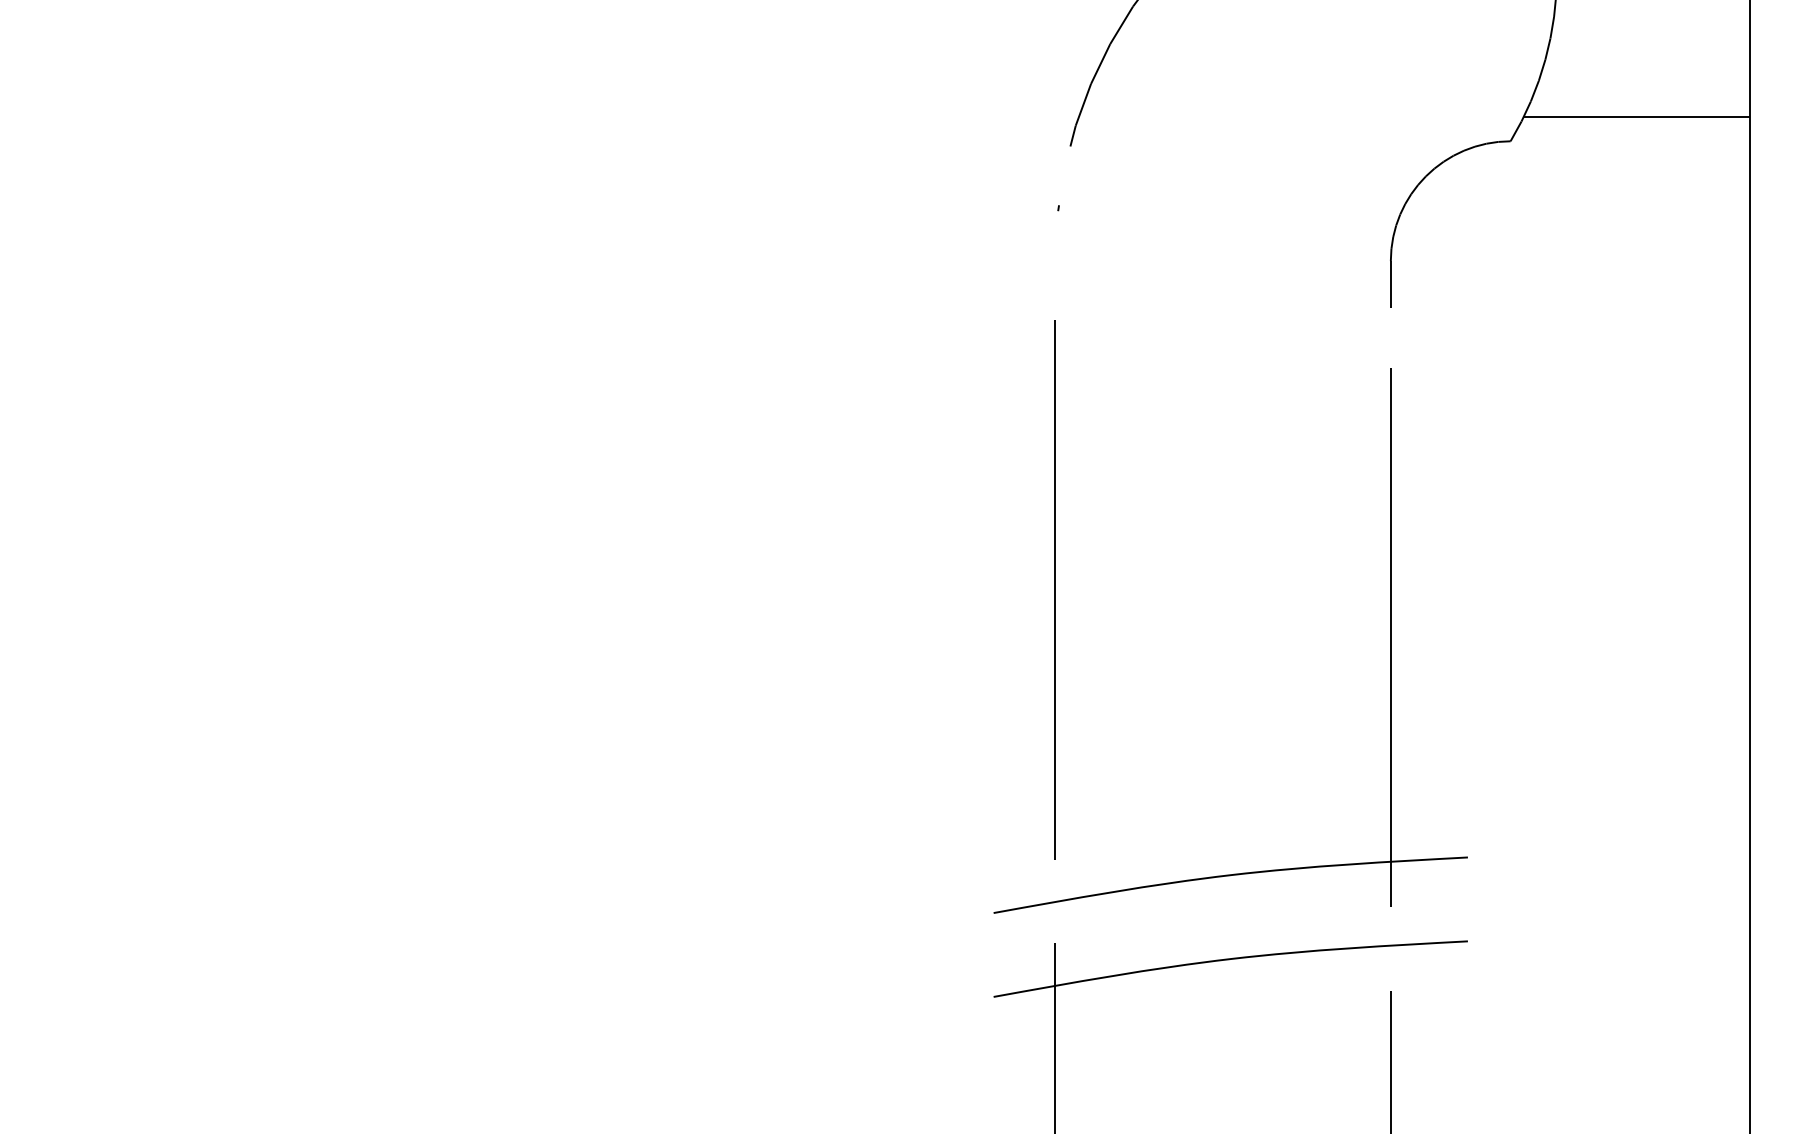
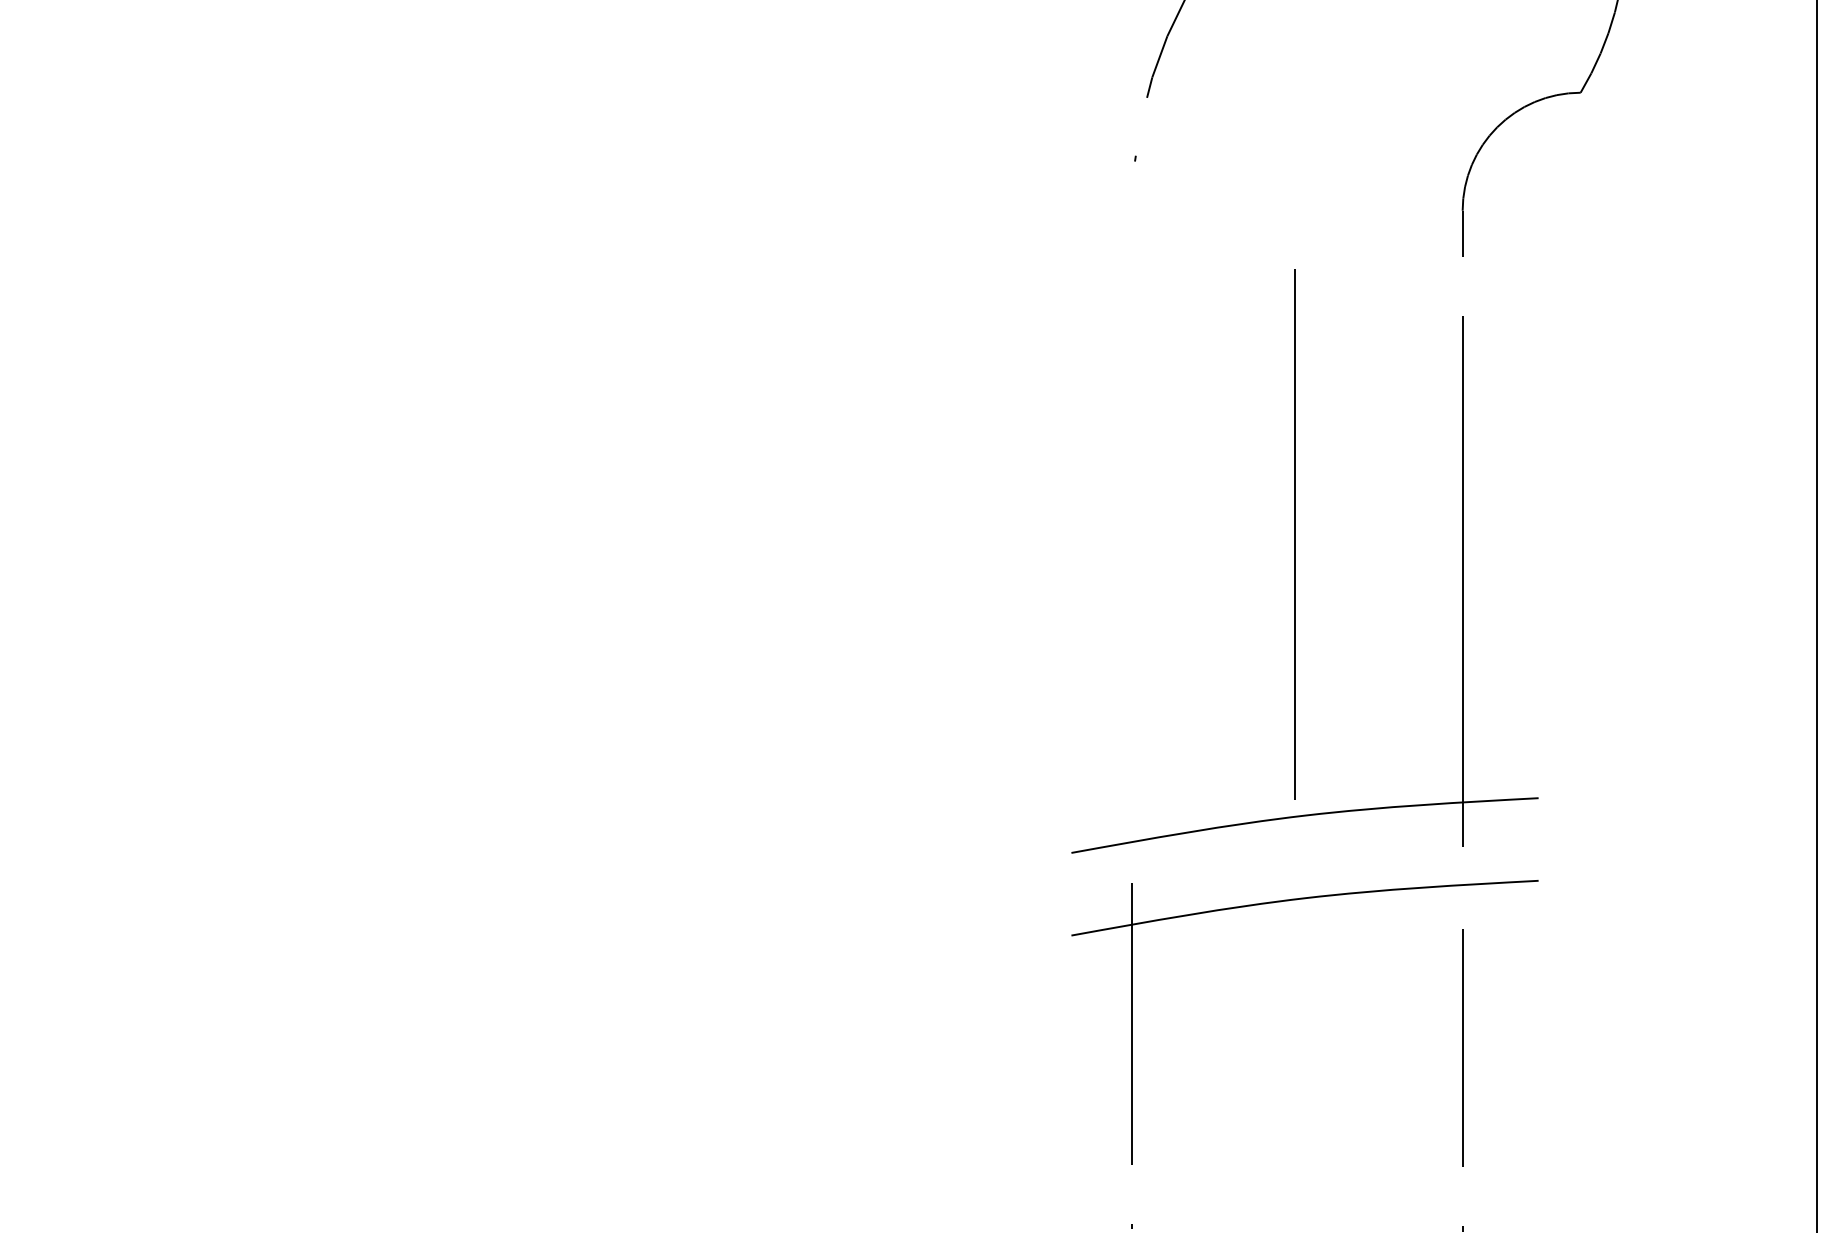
line: (1636, 116) -> (1704, 68), removed
line: (1054, 589) -> (1294, 534), moved

